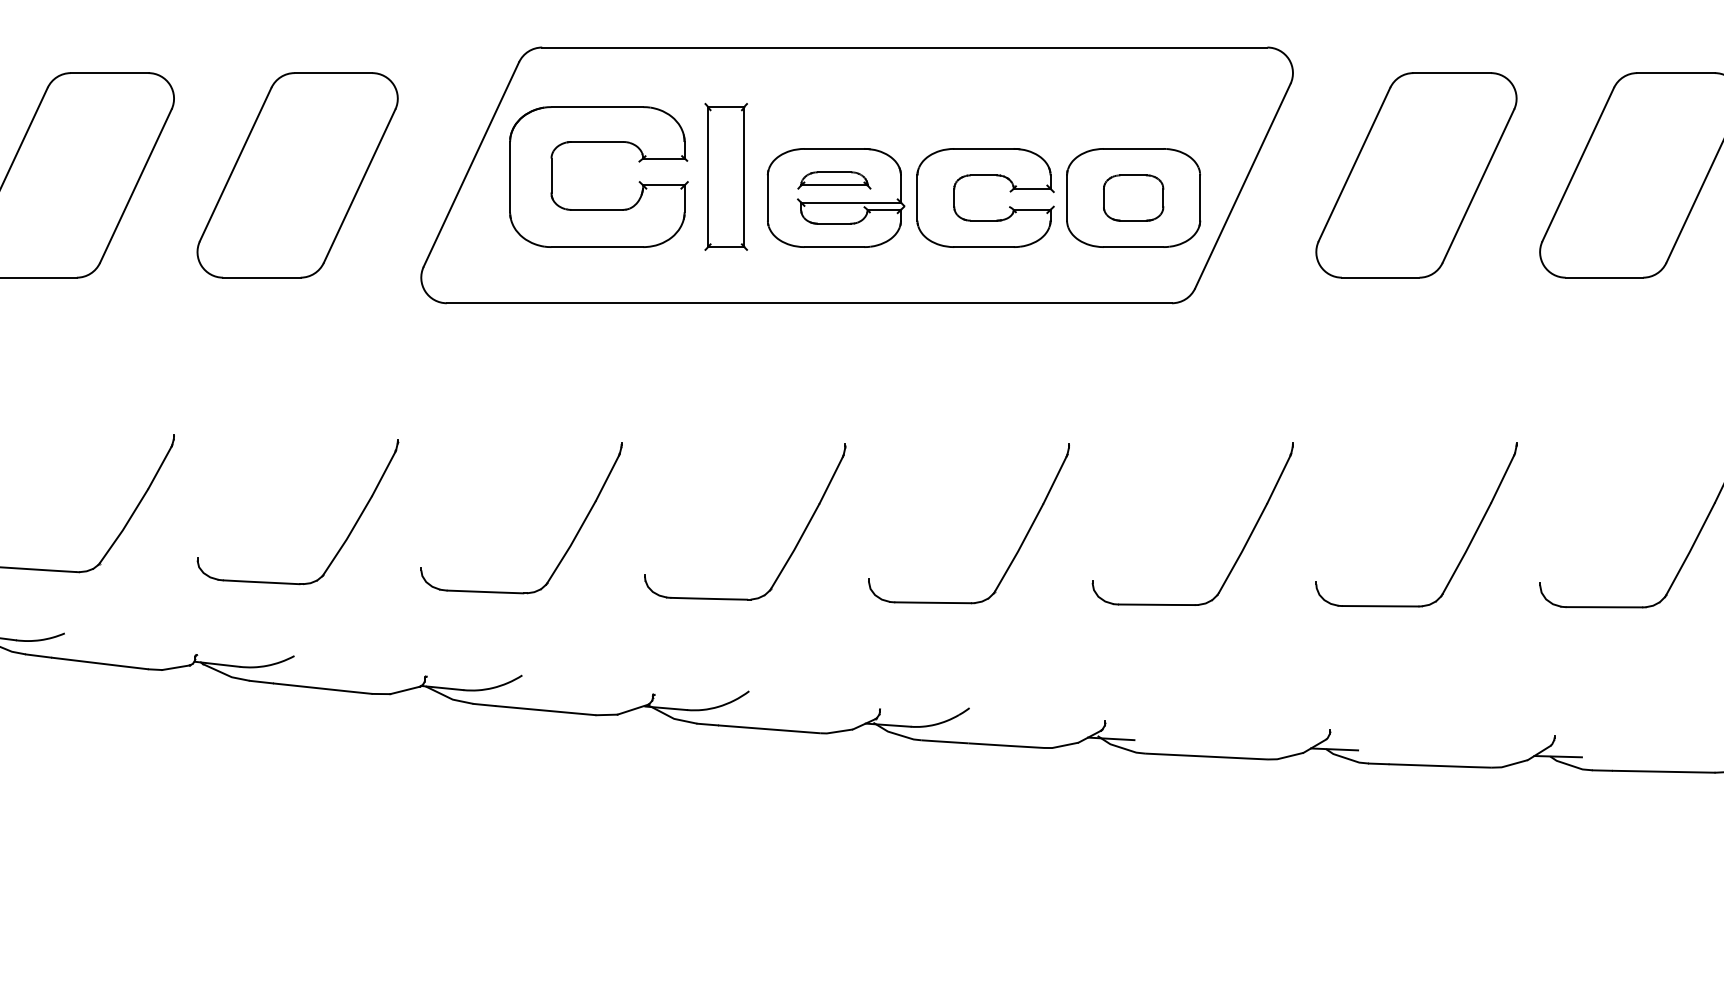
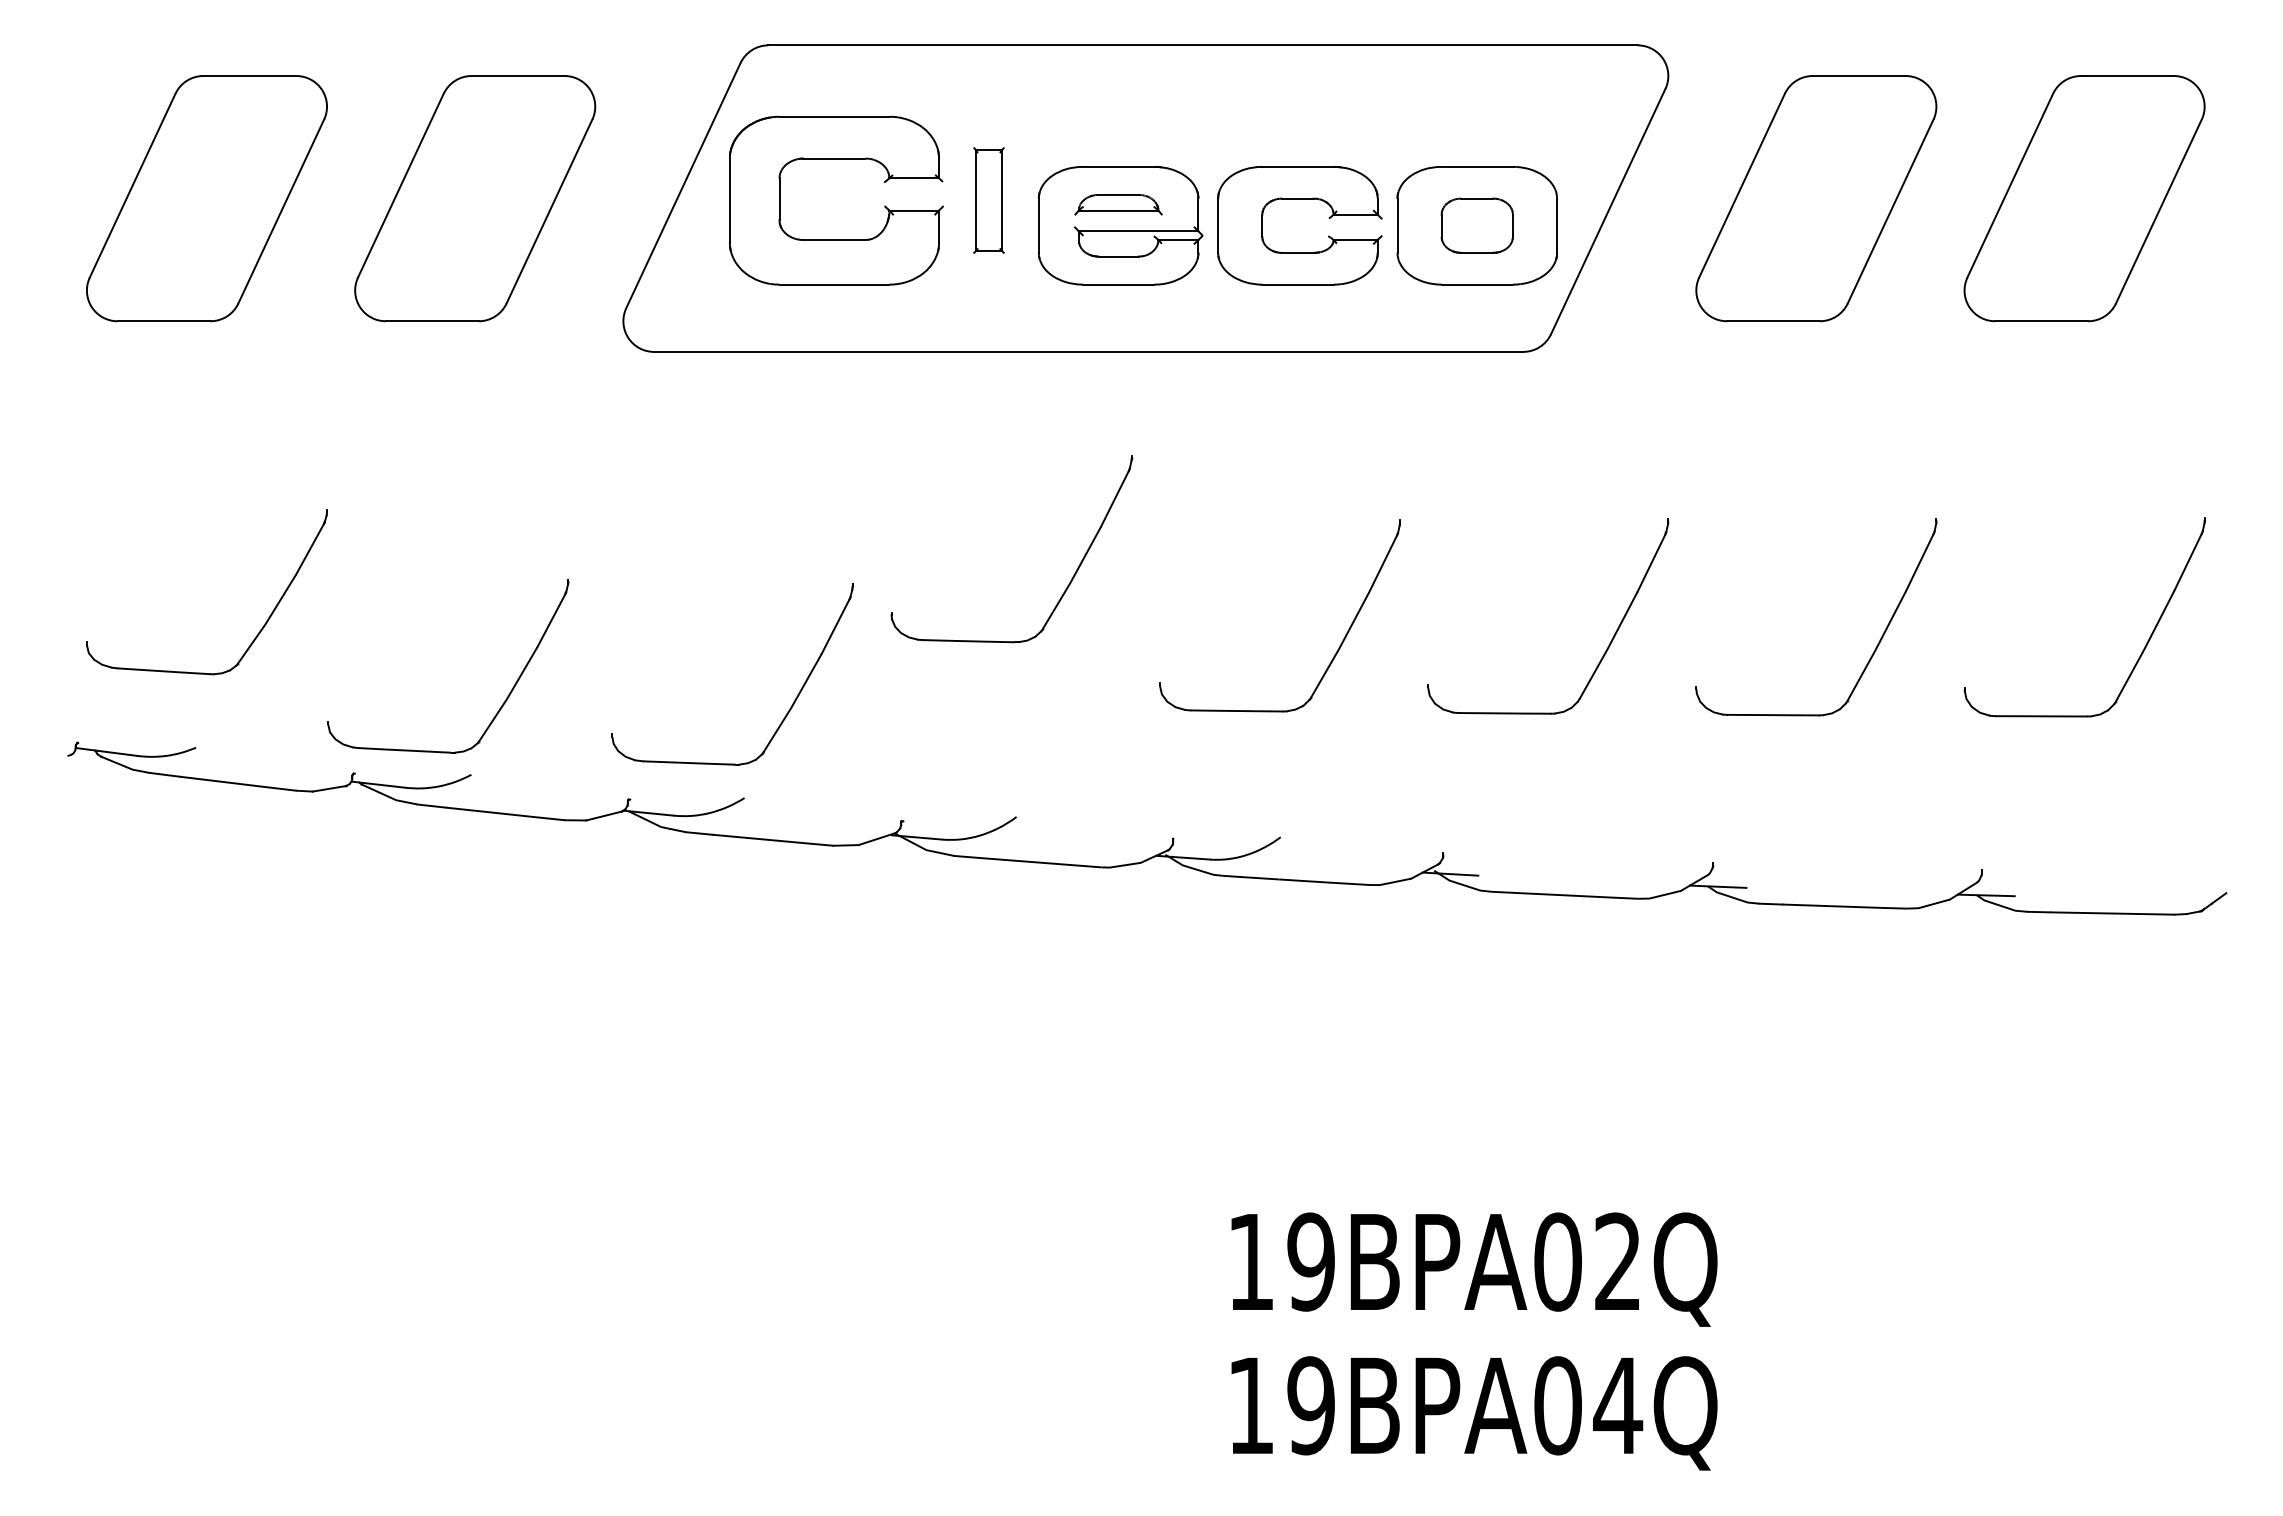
part: (725, 176) -> (988, 200), size x0.6
part: (343, 542) -> (503, 702), moved
part: (569, 546) -> (789, 708), moved
part: (791, 552) -> (1067, 585), moved

